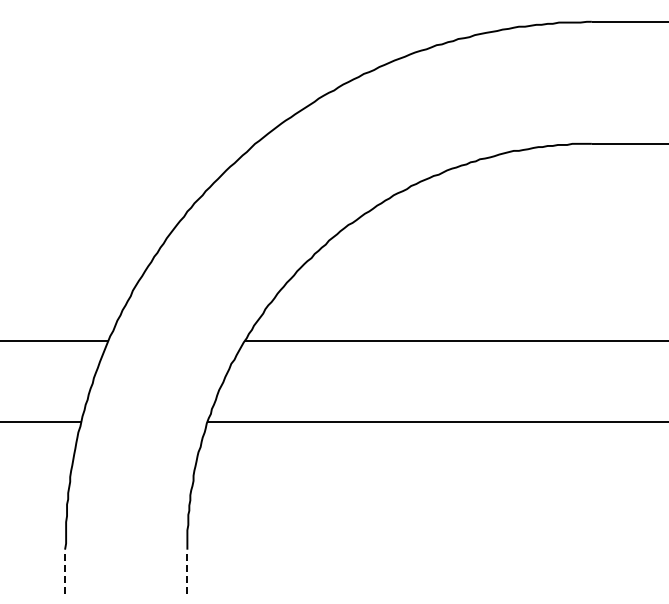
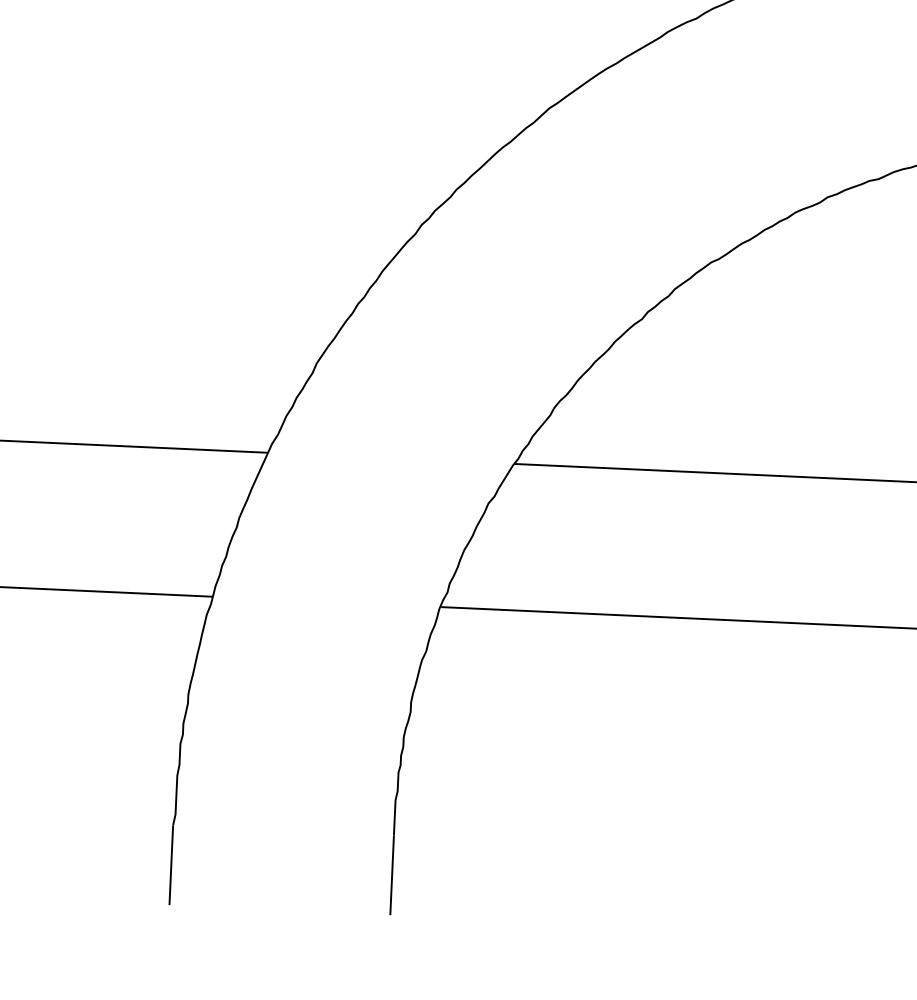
line: (65, 571) -> (172, 864), dashed -> solid
line: (187, 571) -> (392, 874), dashed -> solid

